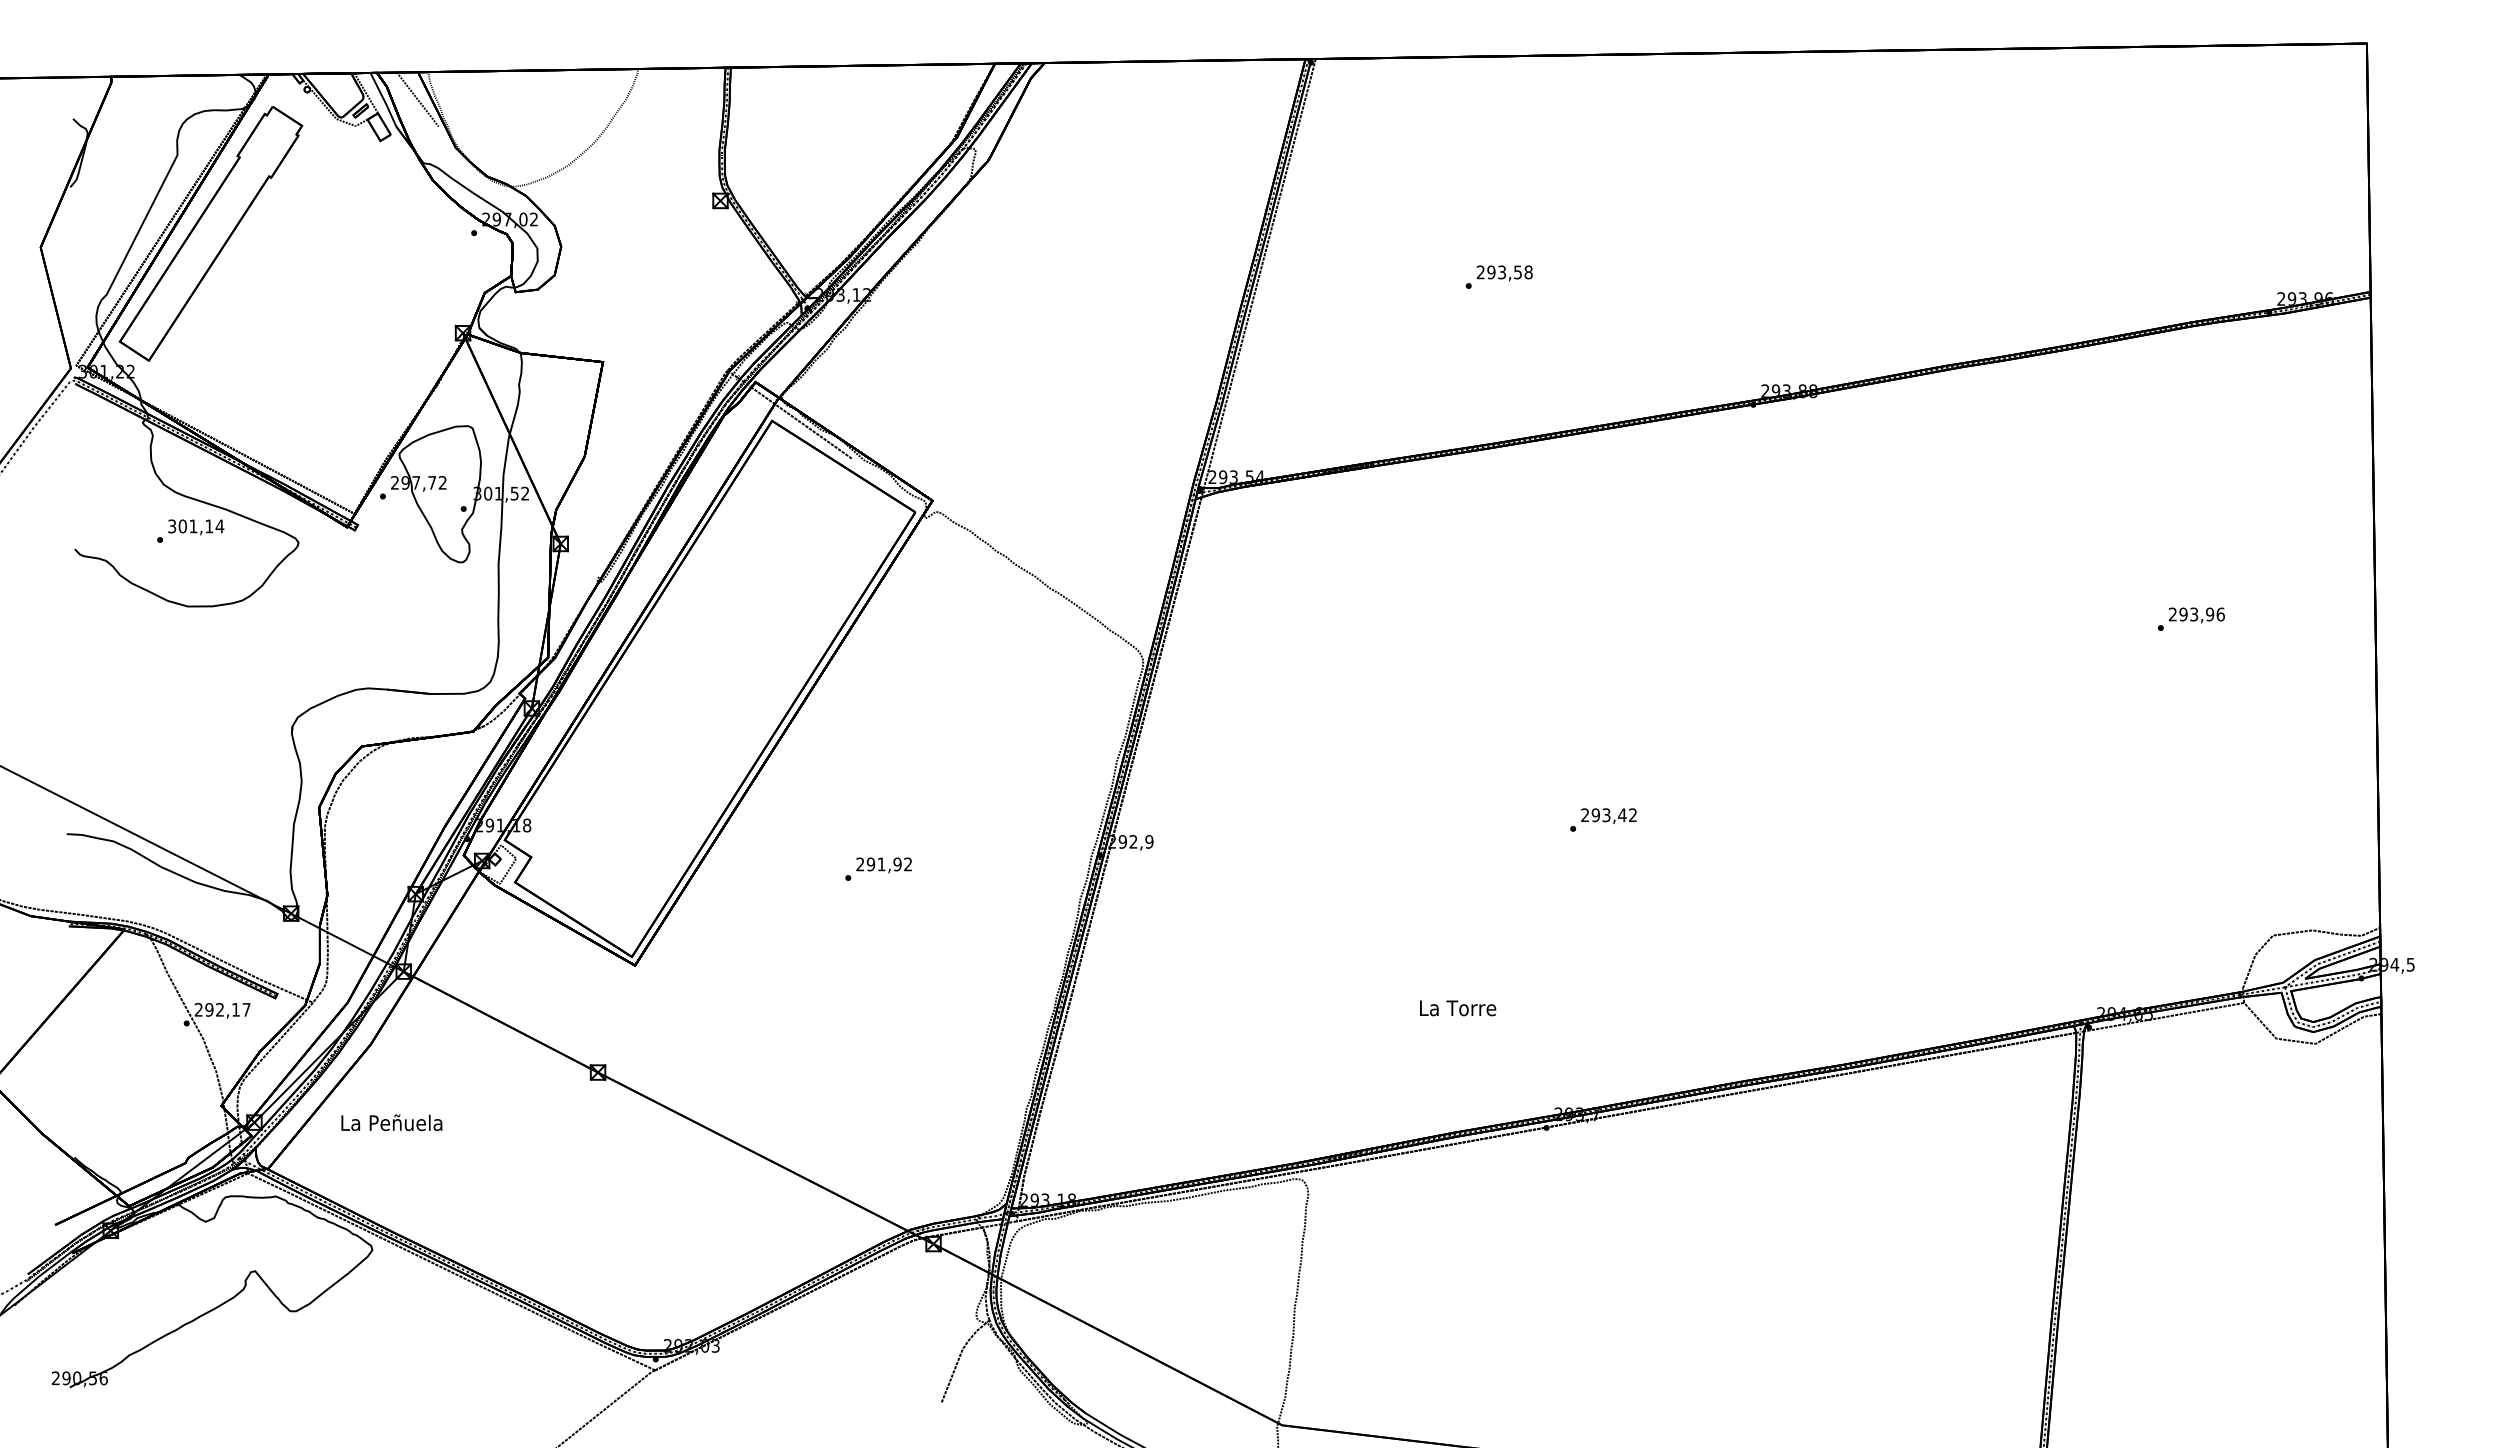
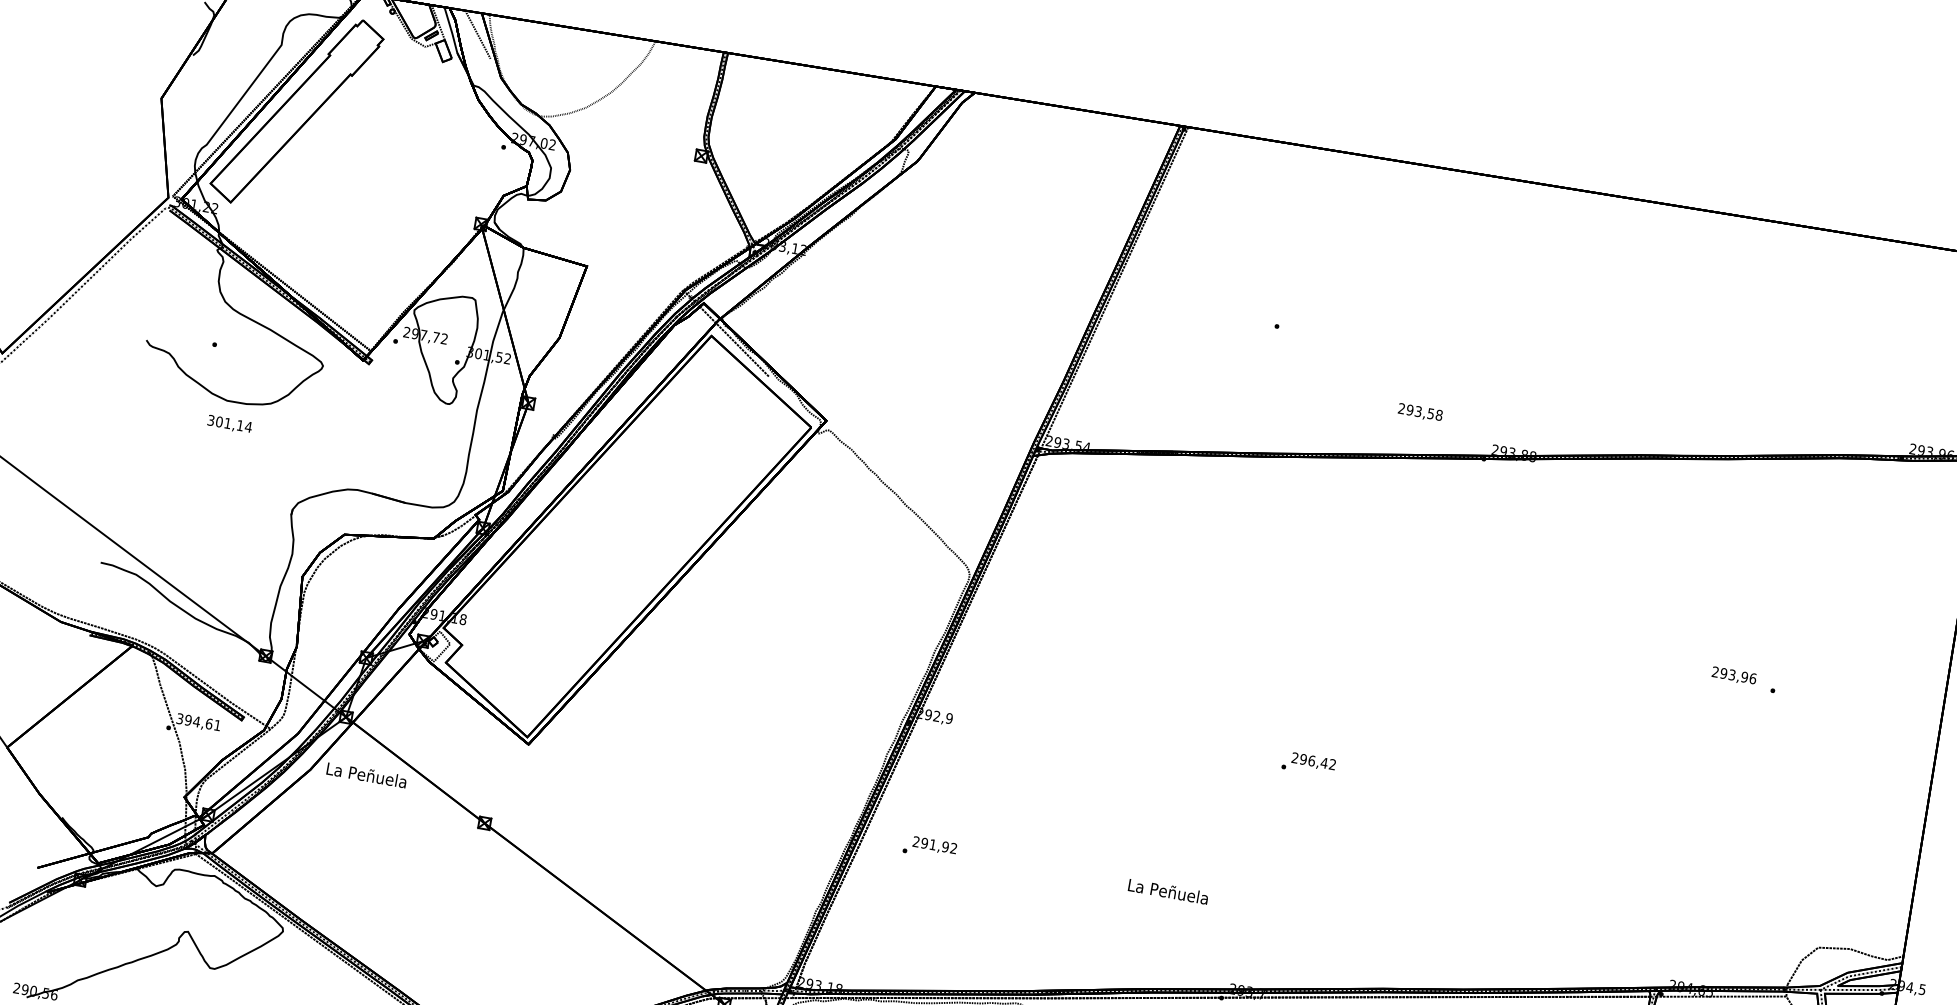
text: (1504, 273) -> (1420, 412), moved
text: (196, 527) -> (230, 424), moved
text: (2196, 615) -> (1733, 676), moved
text: (1606, 815) -> (1311, 761), 293,42 -> 296,42
text: (878, 868) -> (929, 847), moved
text: (1457, 1007) -> (1168, 891), La Torre -> La Peñuela
text: (222, 1009) -> (198, 721), 292,17 -> 394,61
text: (391, 1122) -> (366, 774), moved

